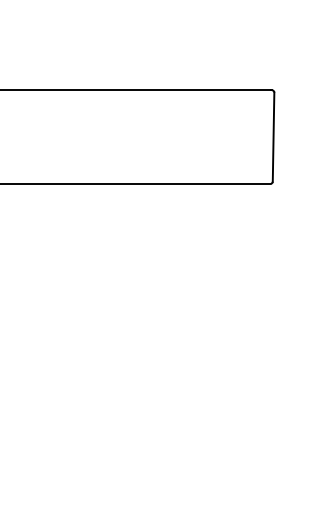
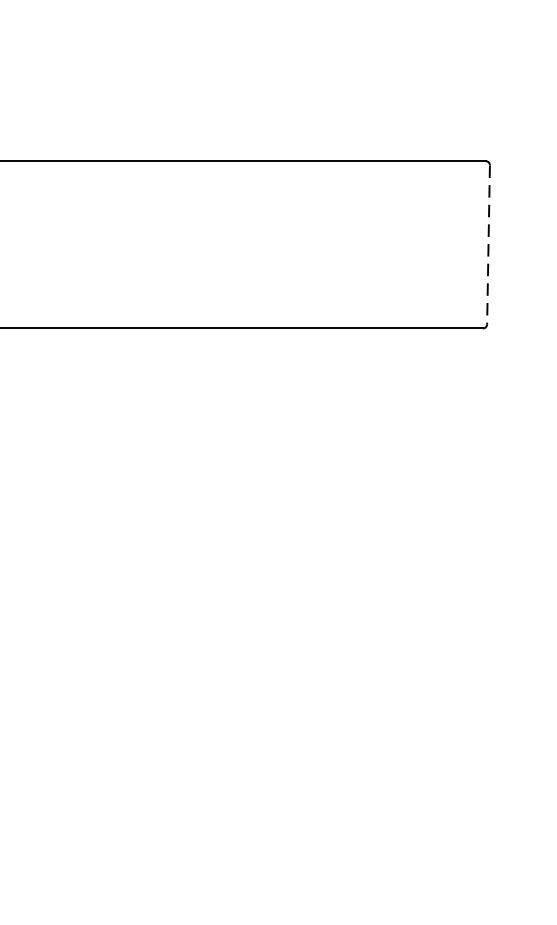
line: (273, 137) -> (488, 245), solid -> dashed

